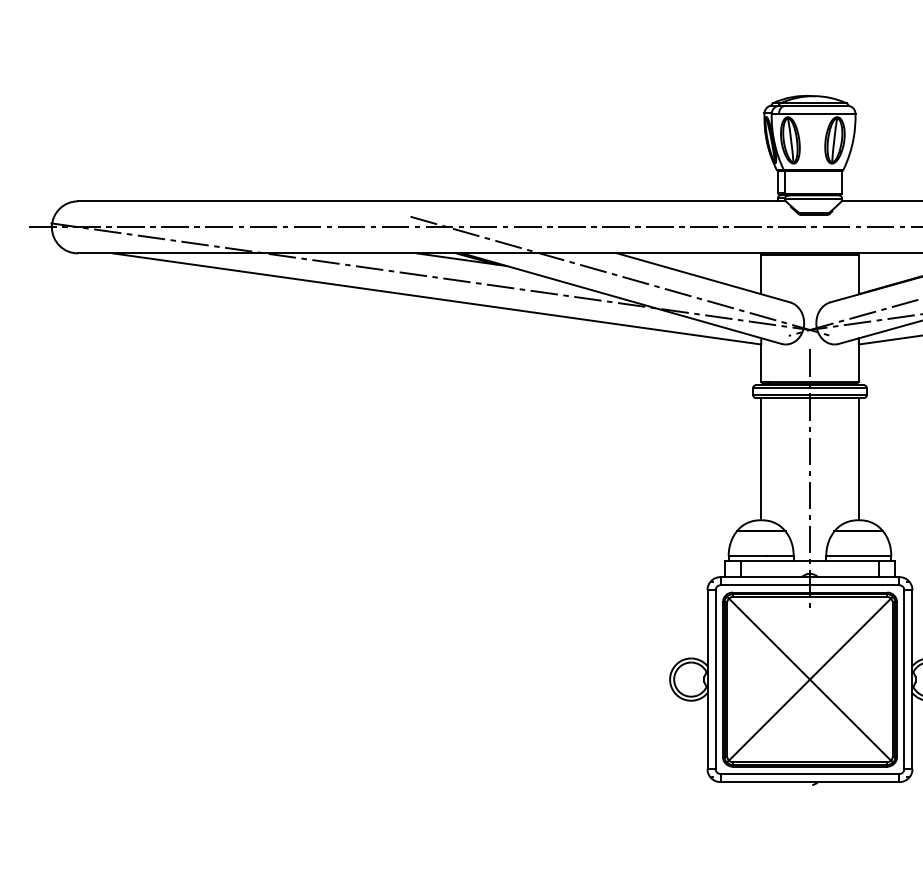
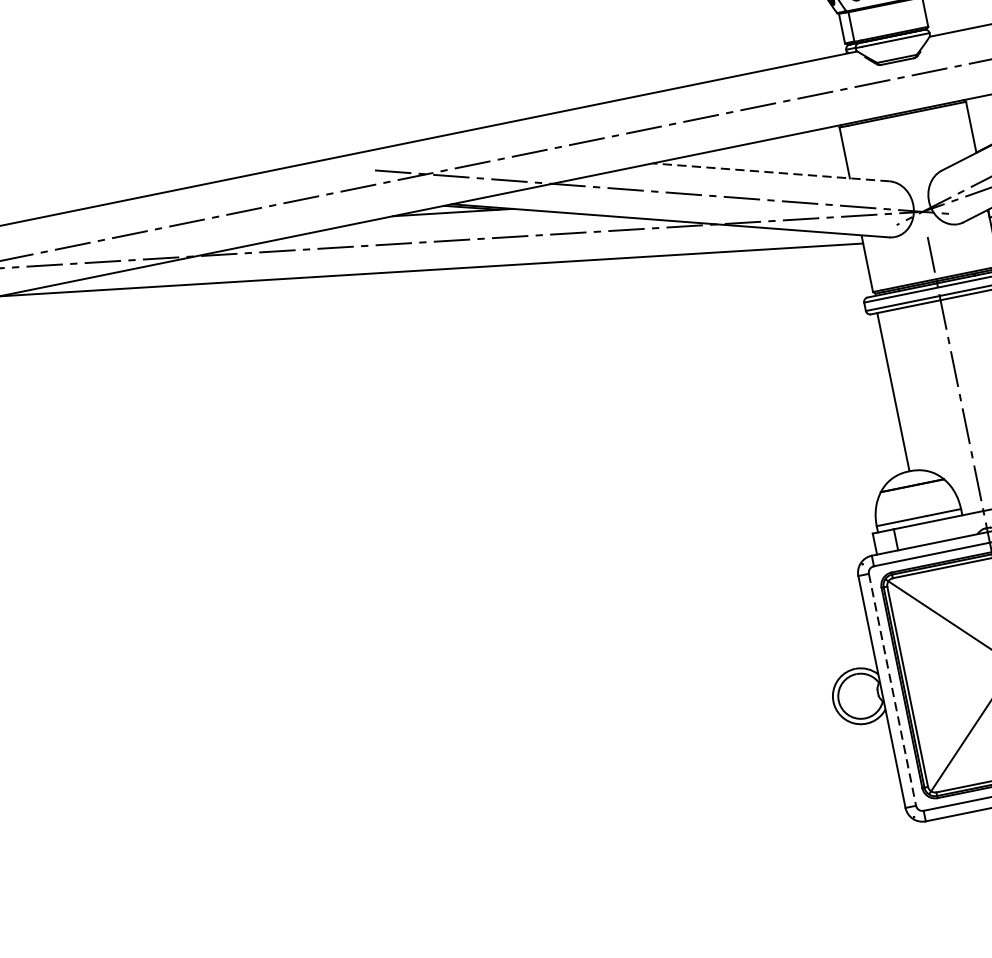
line: (703, 277) -> (770, 171), solid -> dashed
line: (715, 680) -> (892, 691), solid -> dashed

